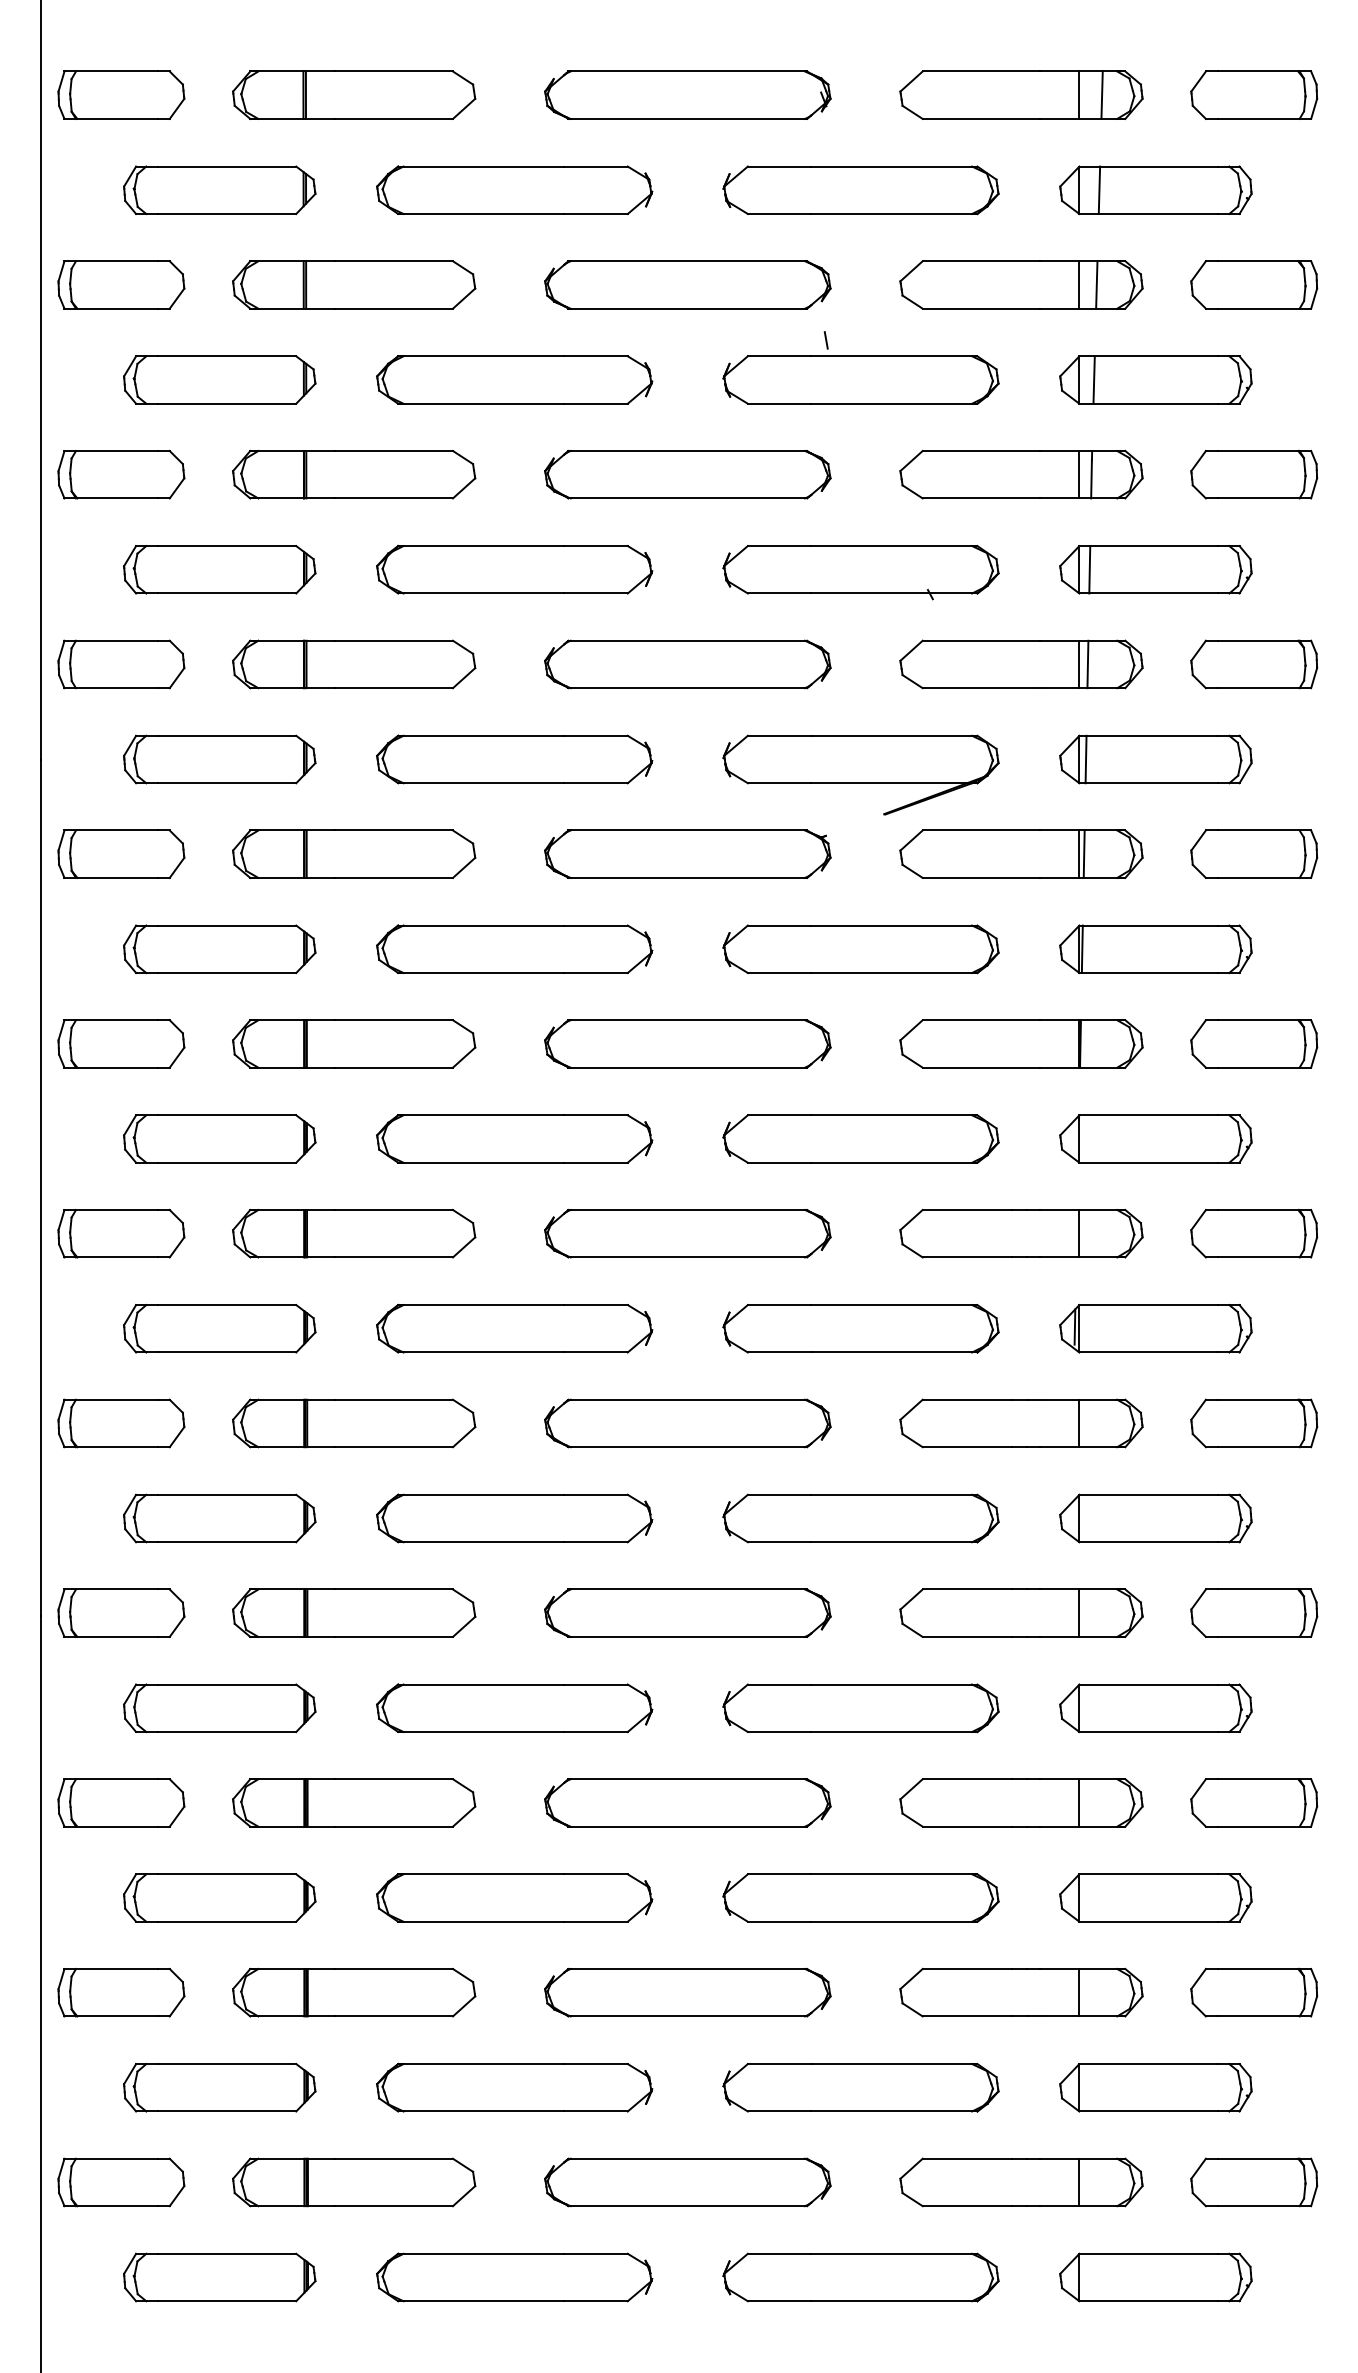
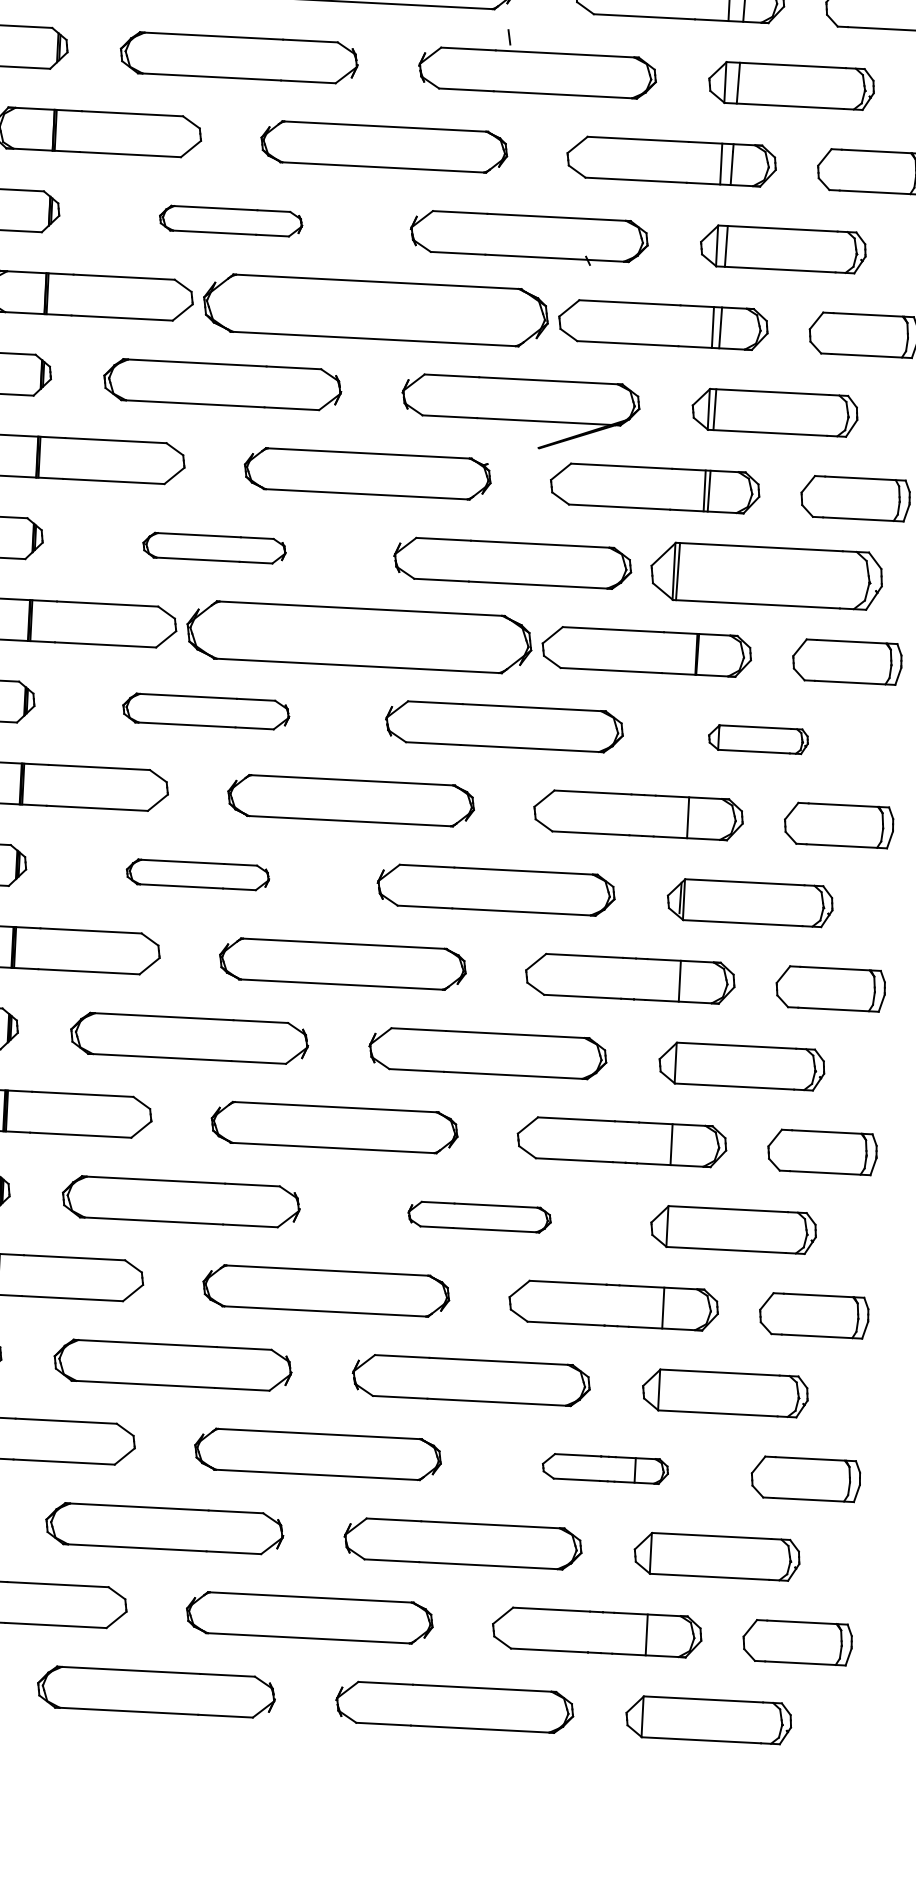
part: (514, 569) -> (230, 221), size x0.6
part: (687, 664) -> (375, 310), size x1.4
part: (514, 949) -> (214, 548), size x0.6
part: (1155, 949) -> (766, 576), size x1.4
part: (687, 1043) -> (359, 636), size x1.4
part: (514, 1138) -> (206, 711), size x0.7
part: (1155, 1138) -> (758, 739), size x0.6
part: (514, 1328) -> (197, 874), size x0.6
part: (860, 1708) -> (479, 1217), size x0.6
part: (1021, 1992) -> (605, 1468), size x0.6

